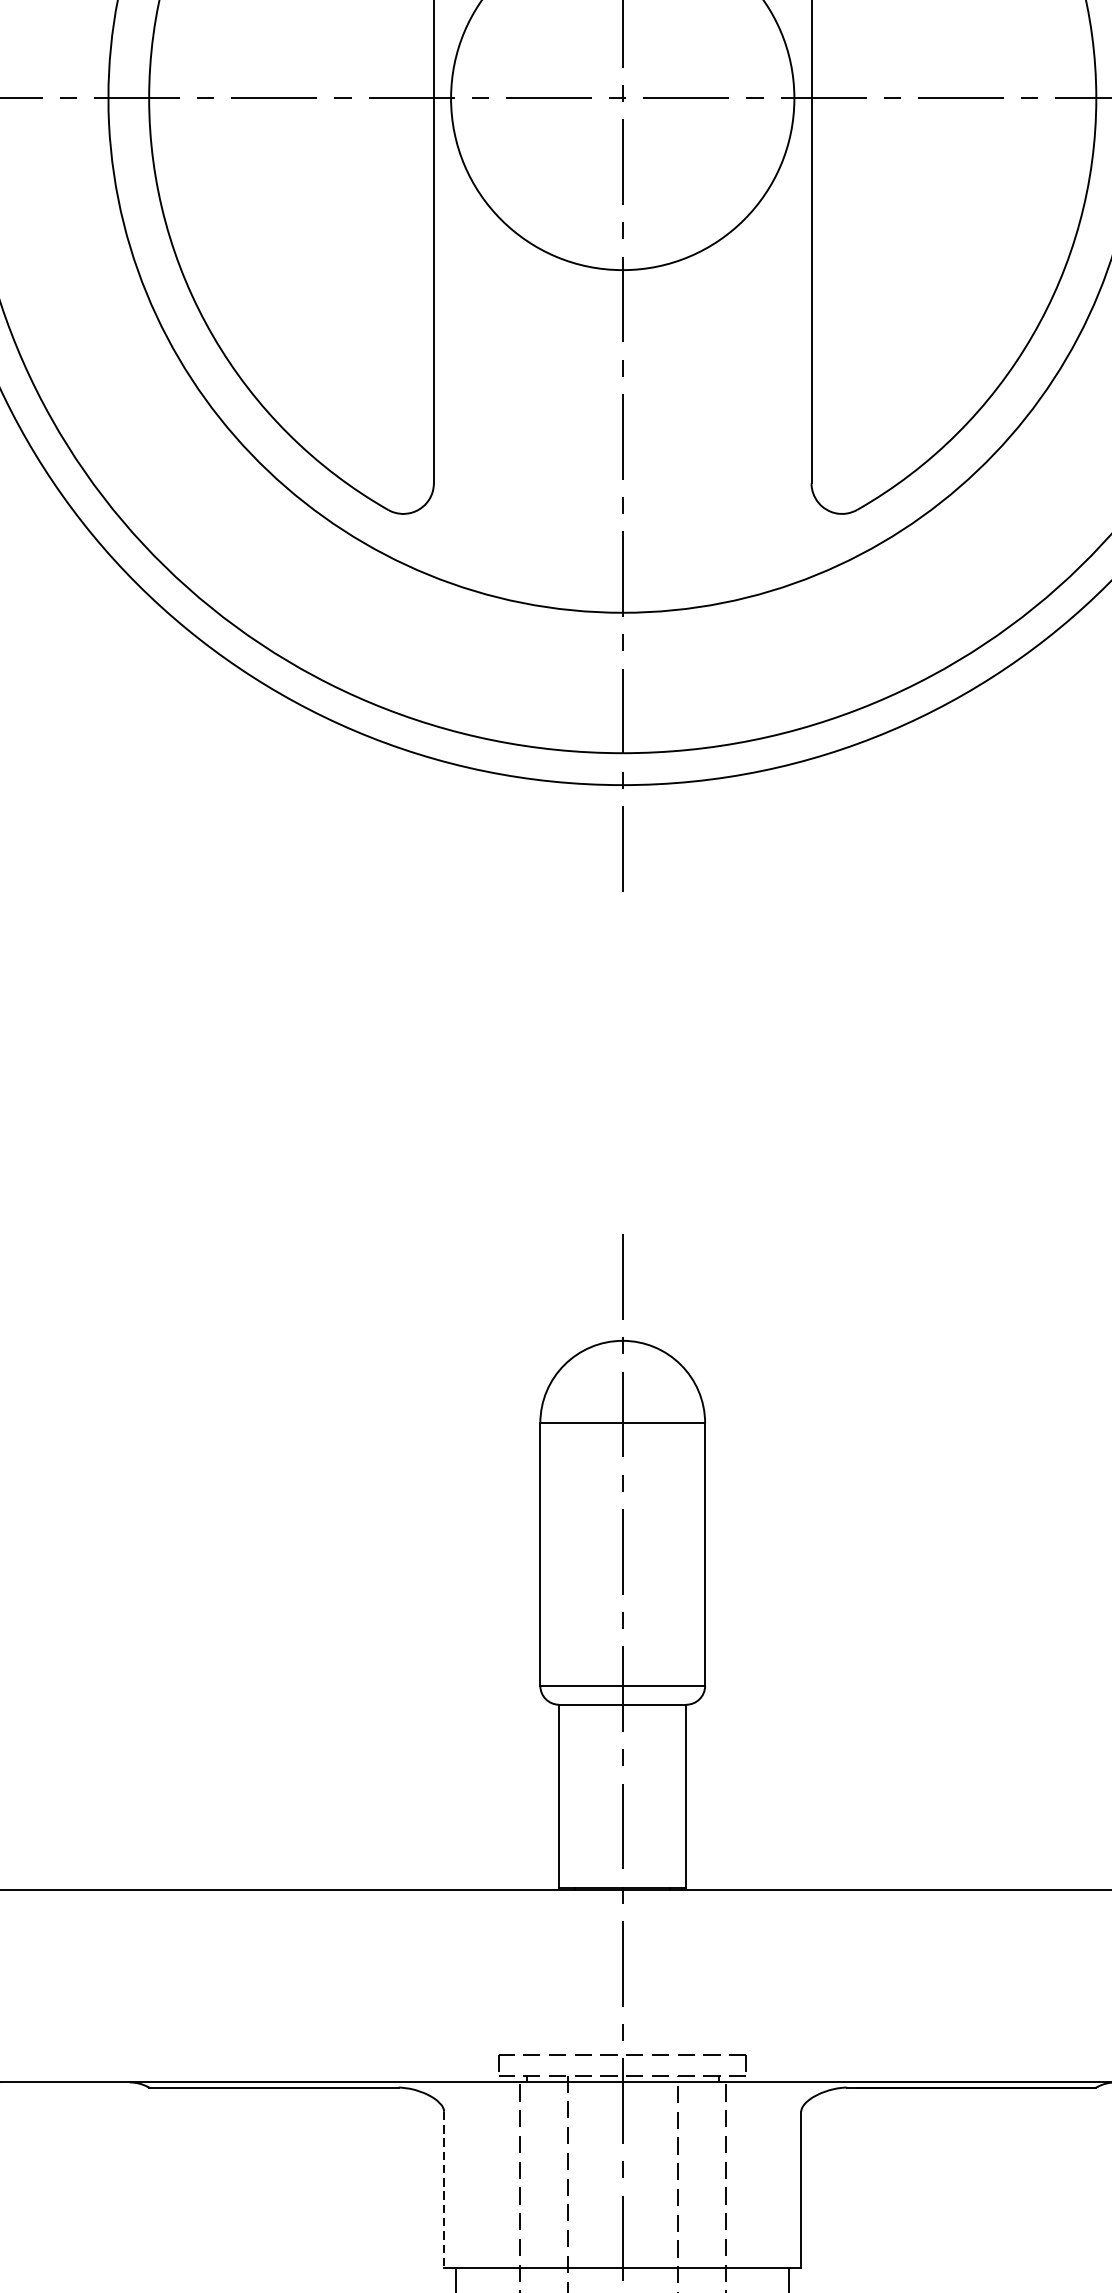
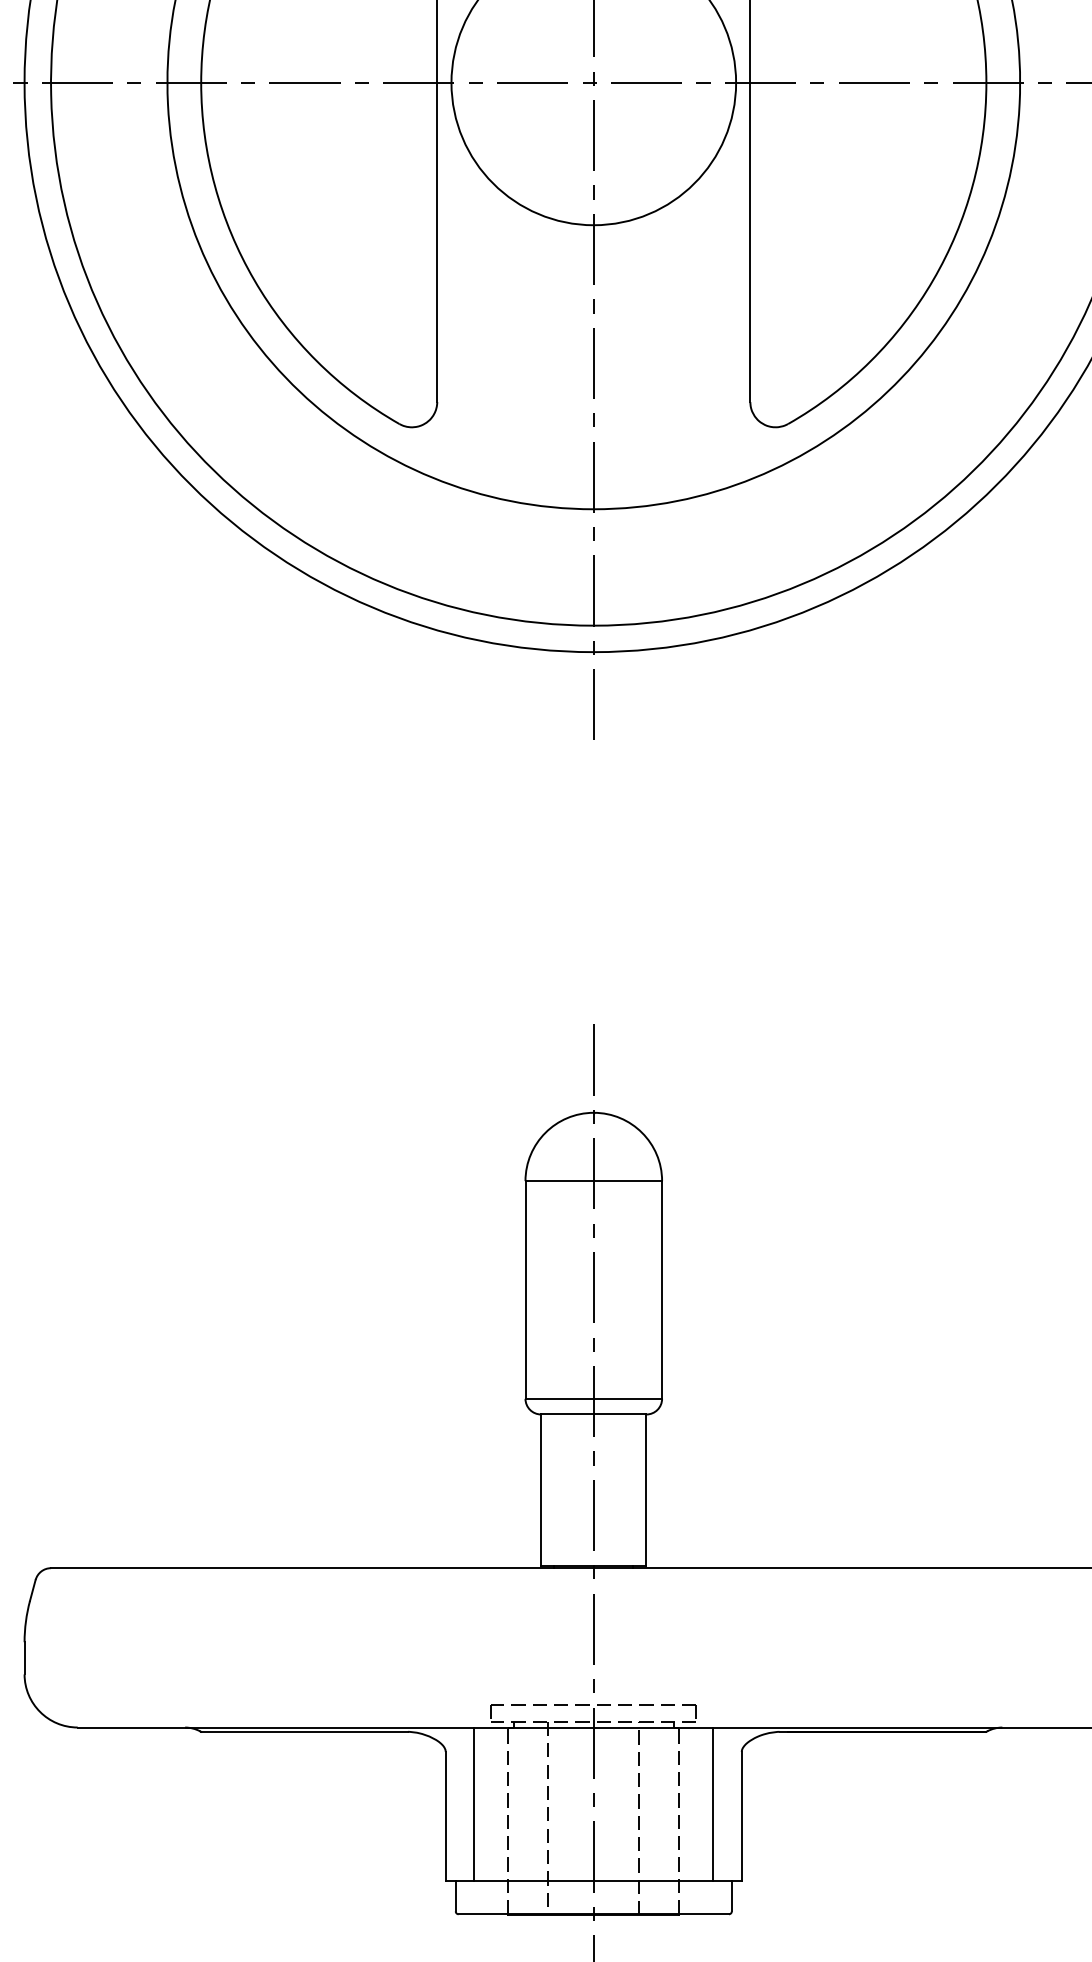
line: (478, 2175) -> (474, 1804), added
line: (767, 2175) -> (713, 1804), added
line: (443, 2189) -> (445, 1816), dashed -> solid

